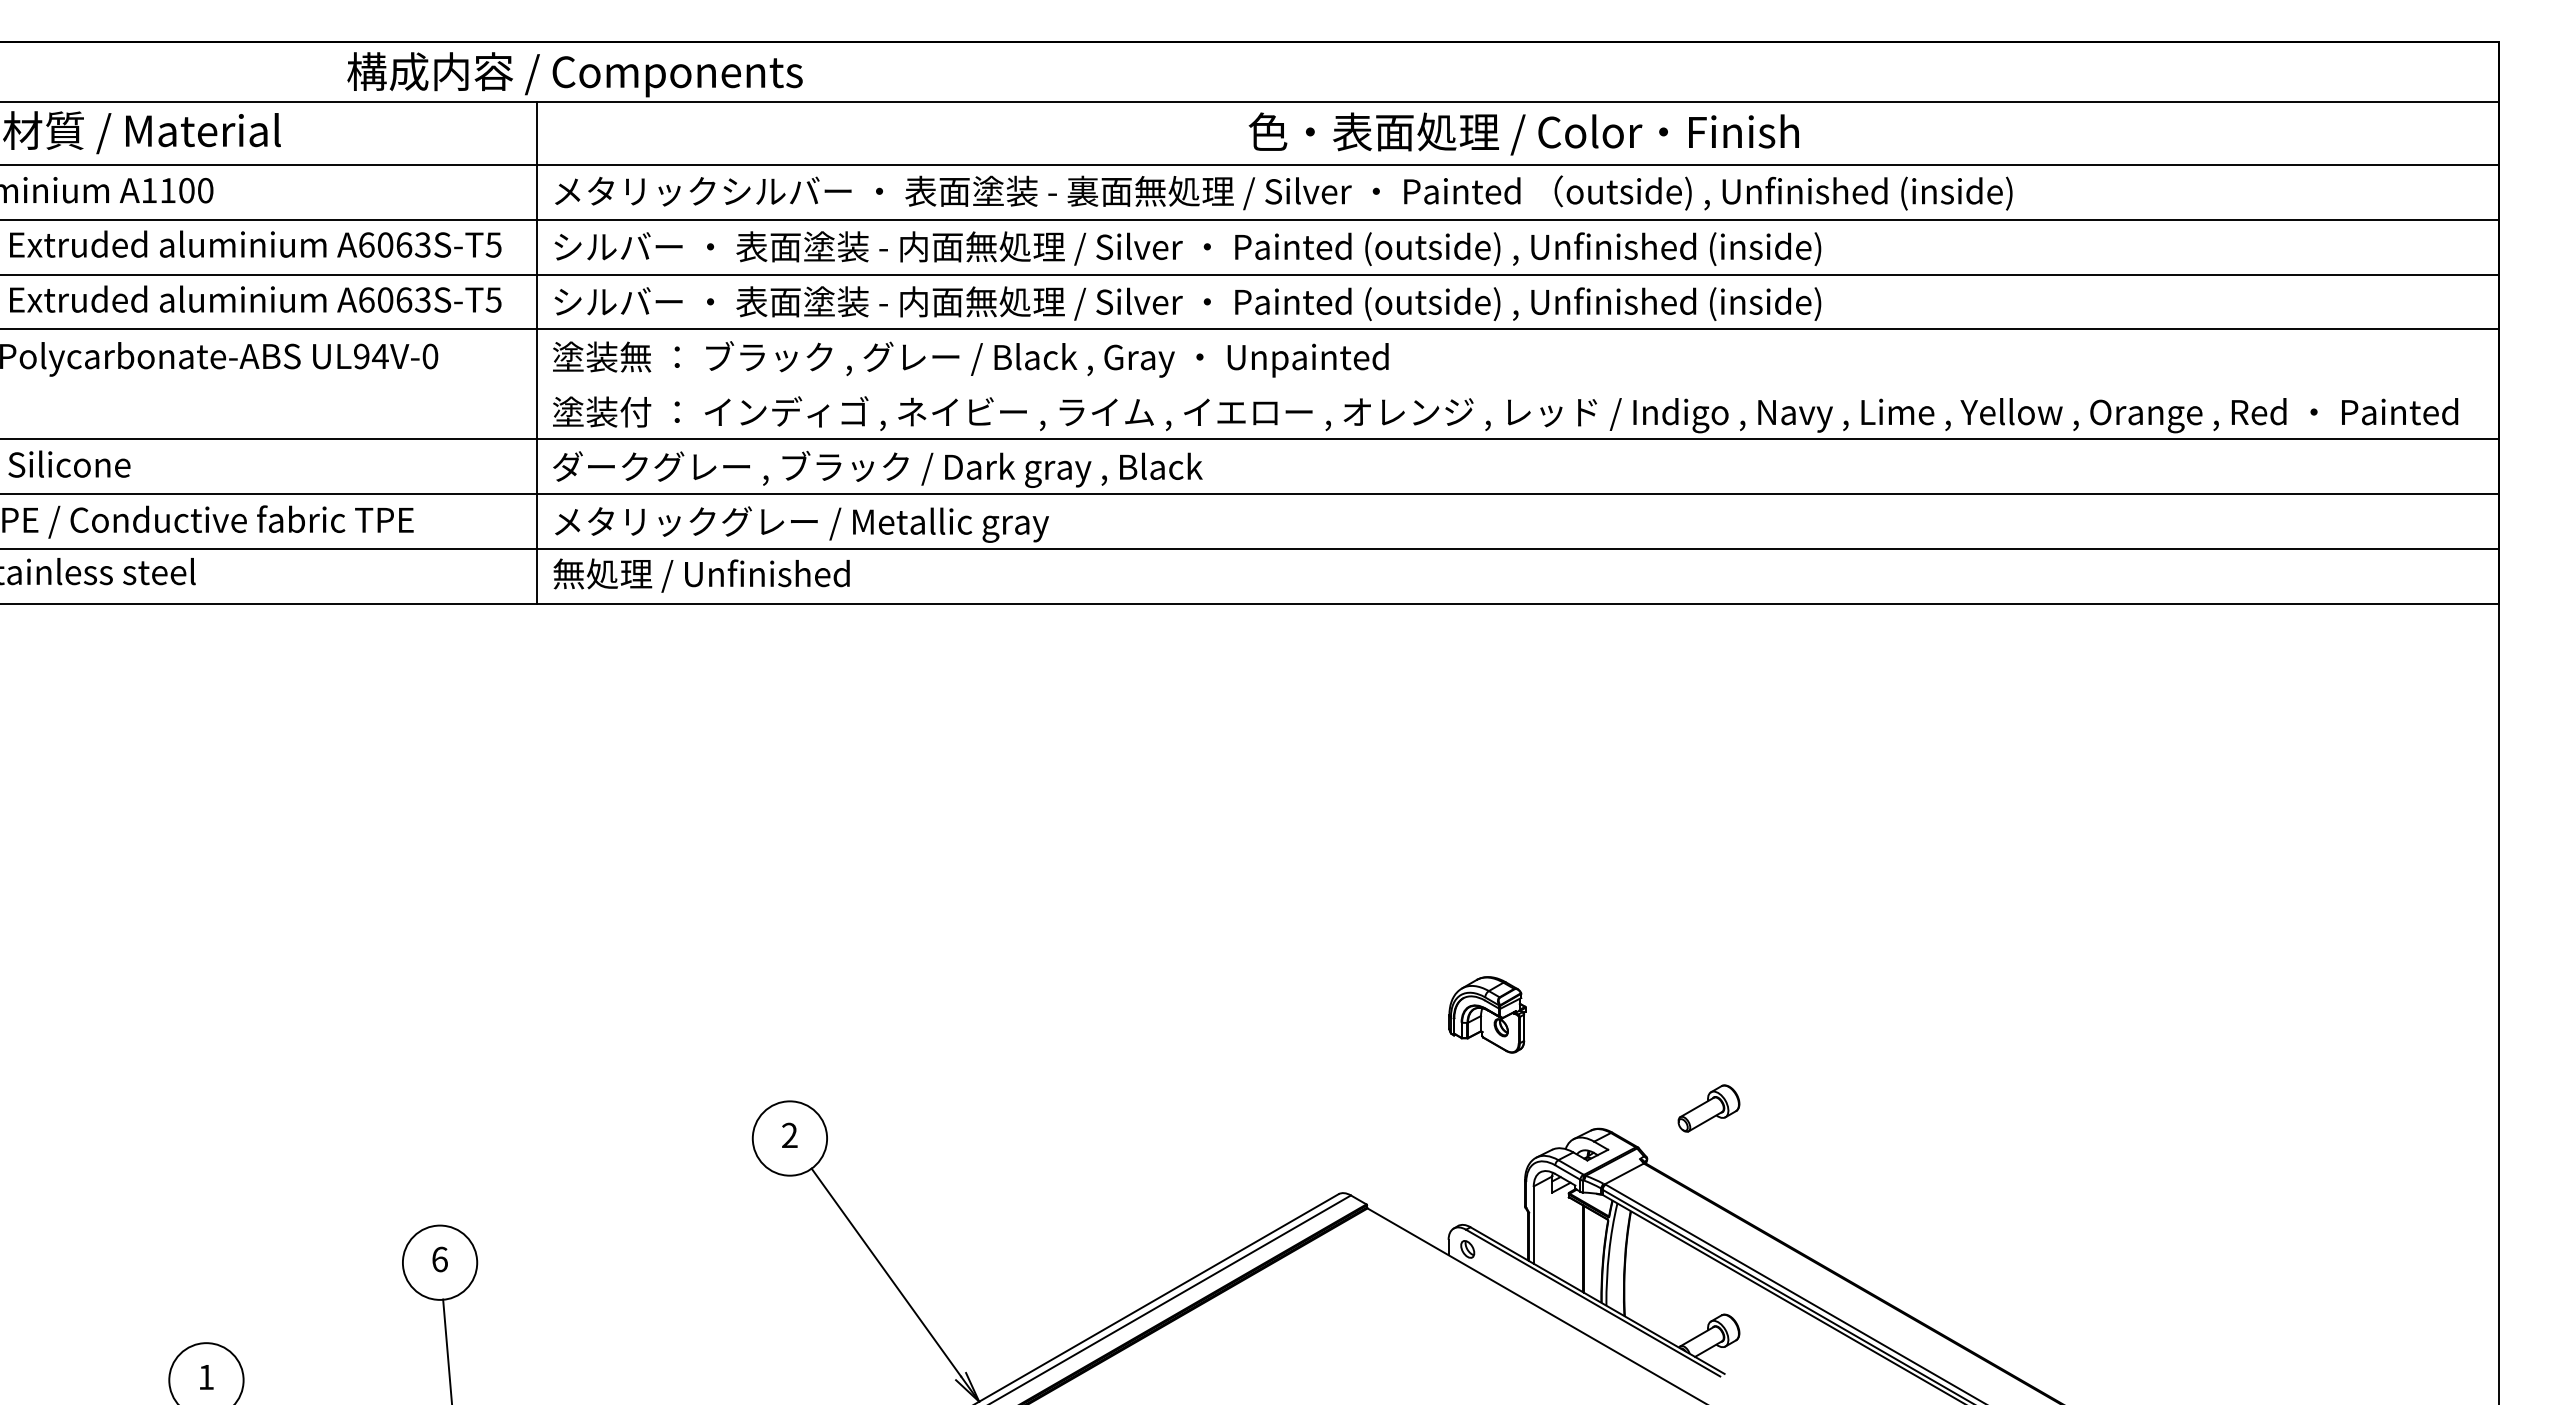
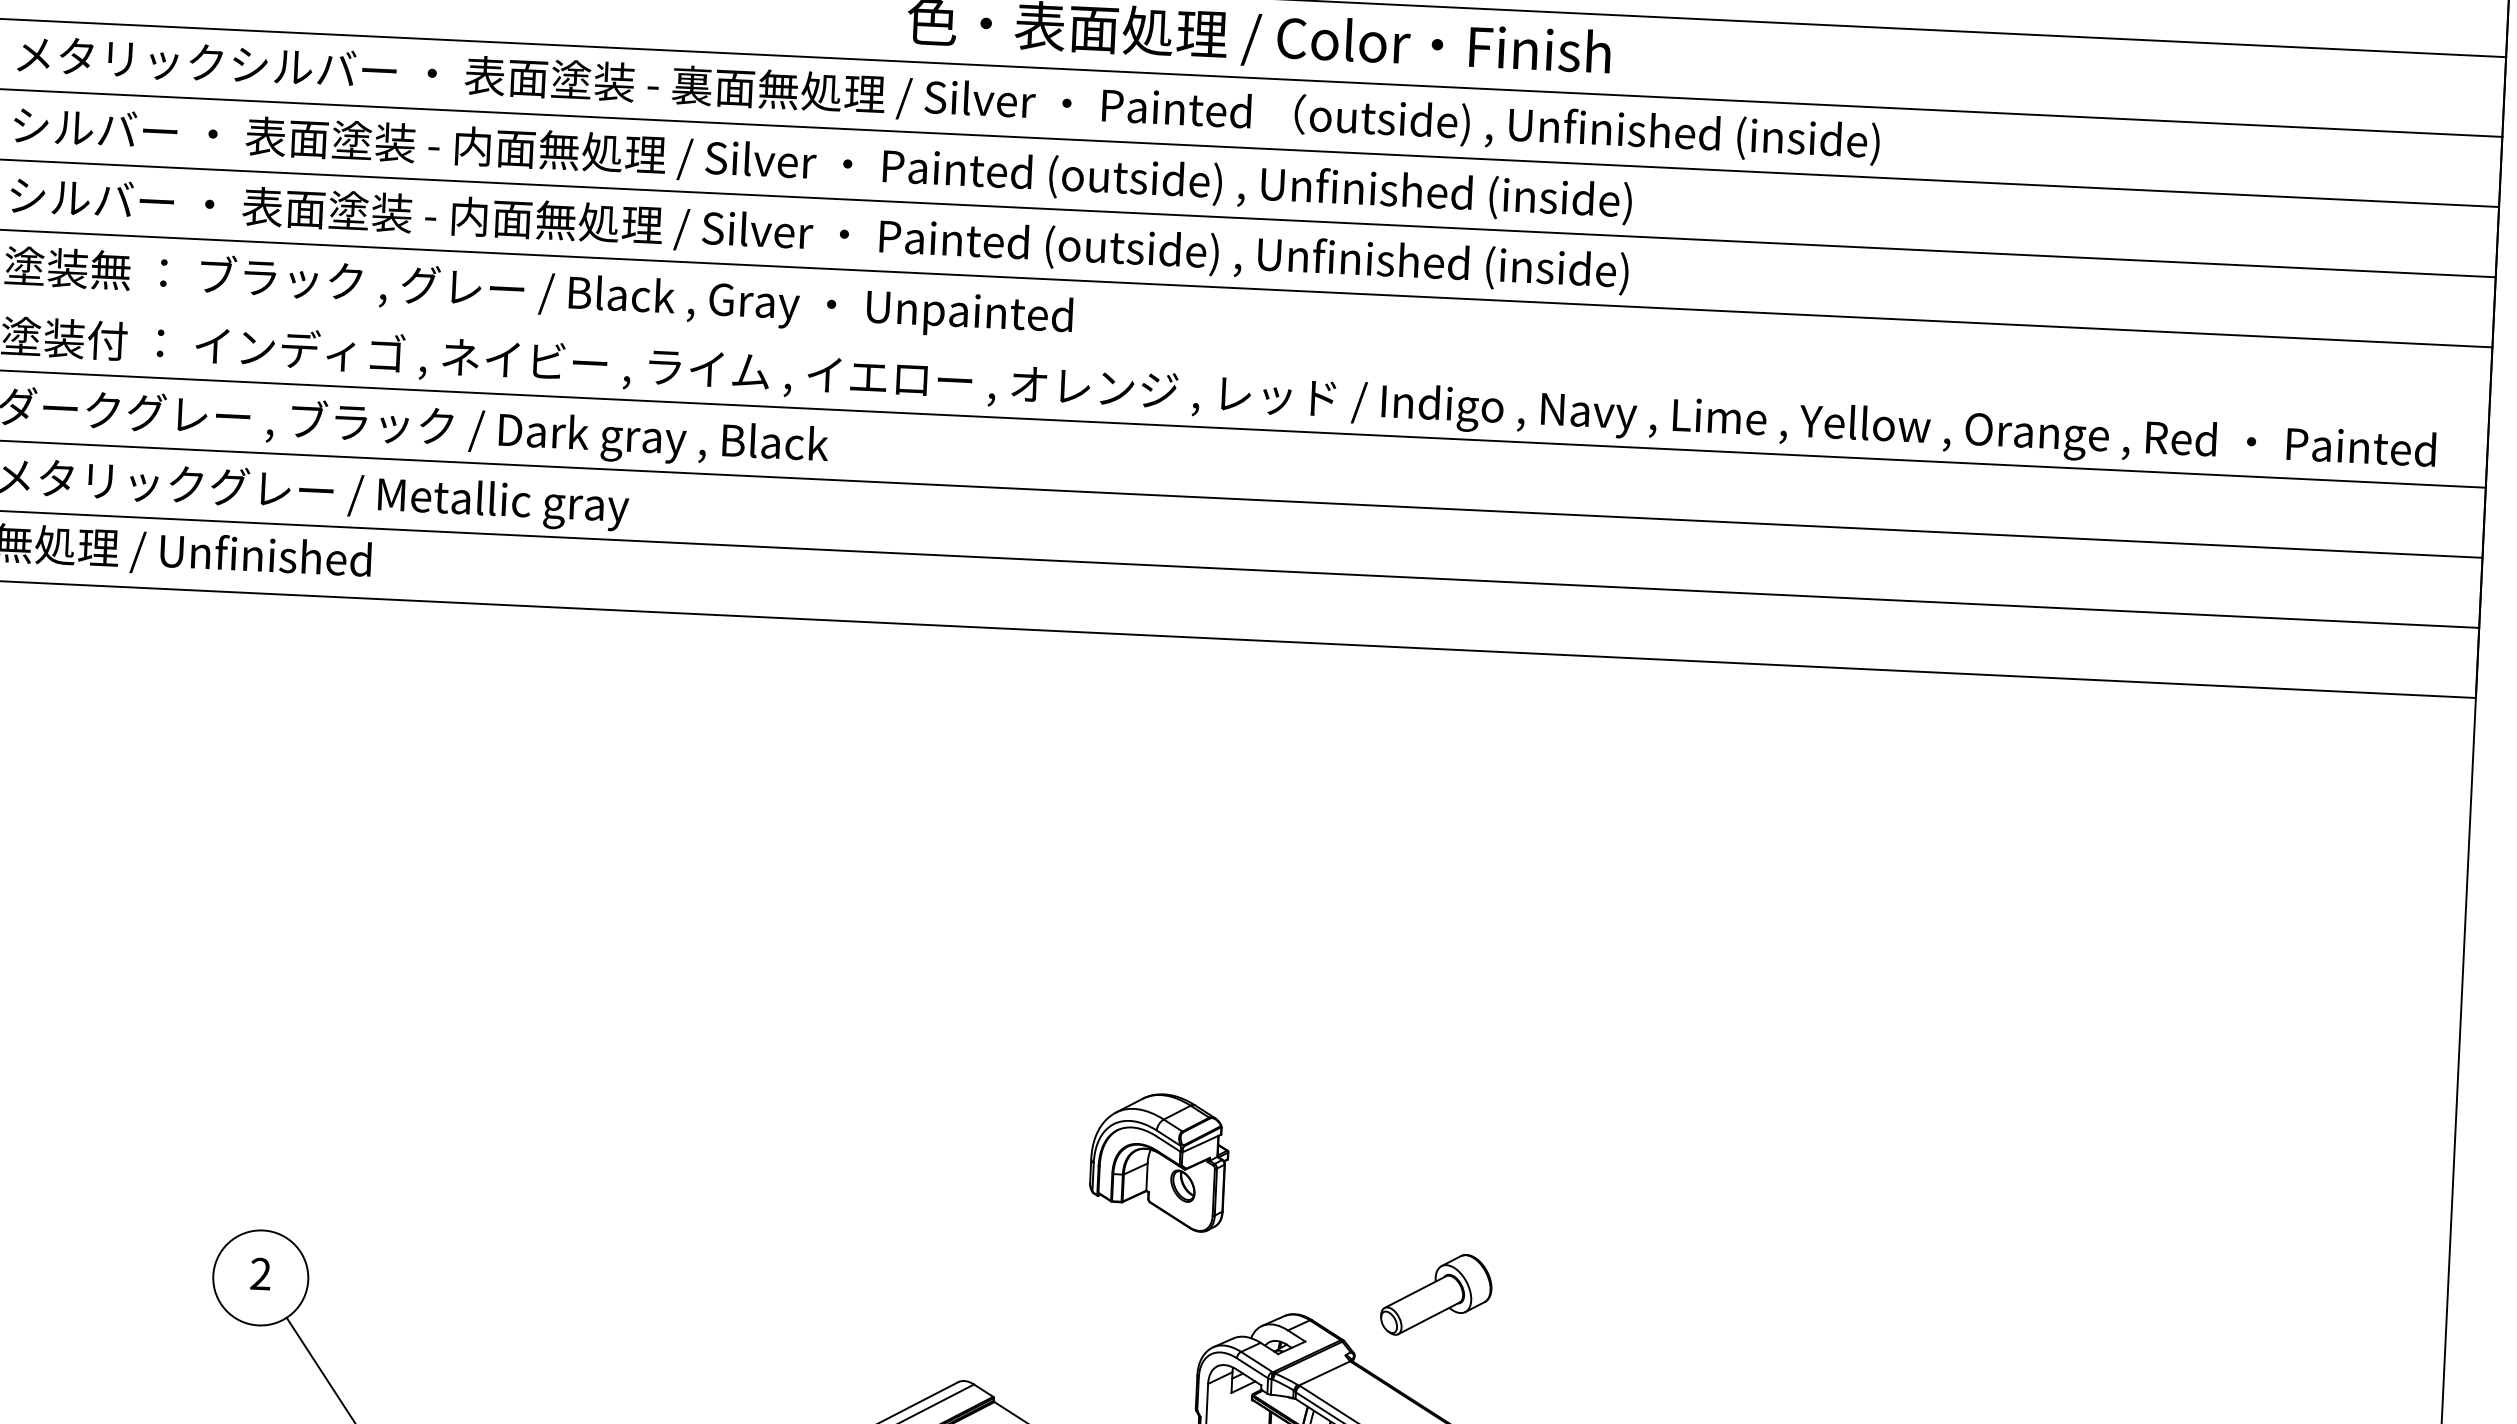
part: (1487, 1014) -> (1159, 1161), size x1.4
part: (1708, 1108) -> (1436, 1294), size x1.4

